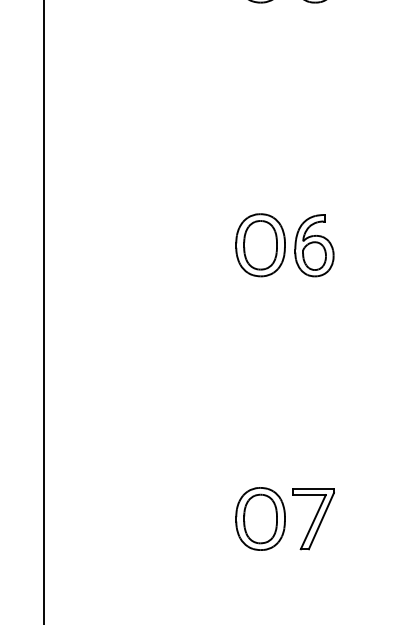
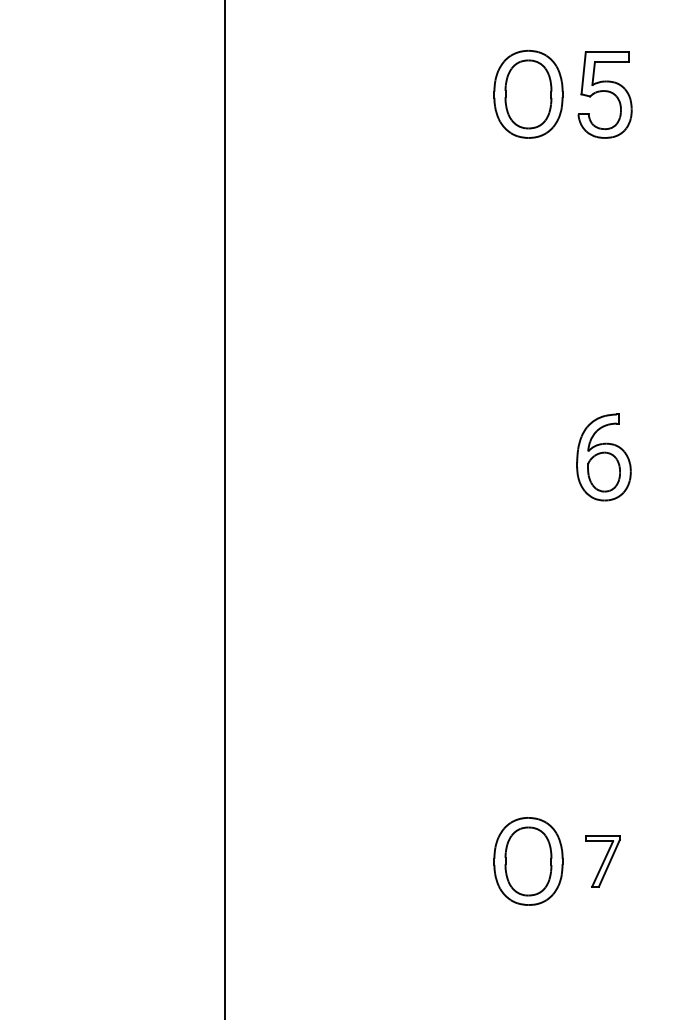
part: (260, 244) -> (528, 477), removed
part: (314, 245) -> (603, 457), moved
part: (313, 519) -> (602, 861), size x0.6

